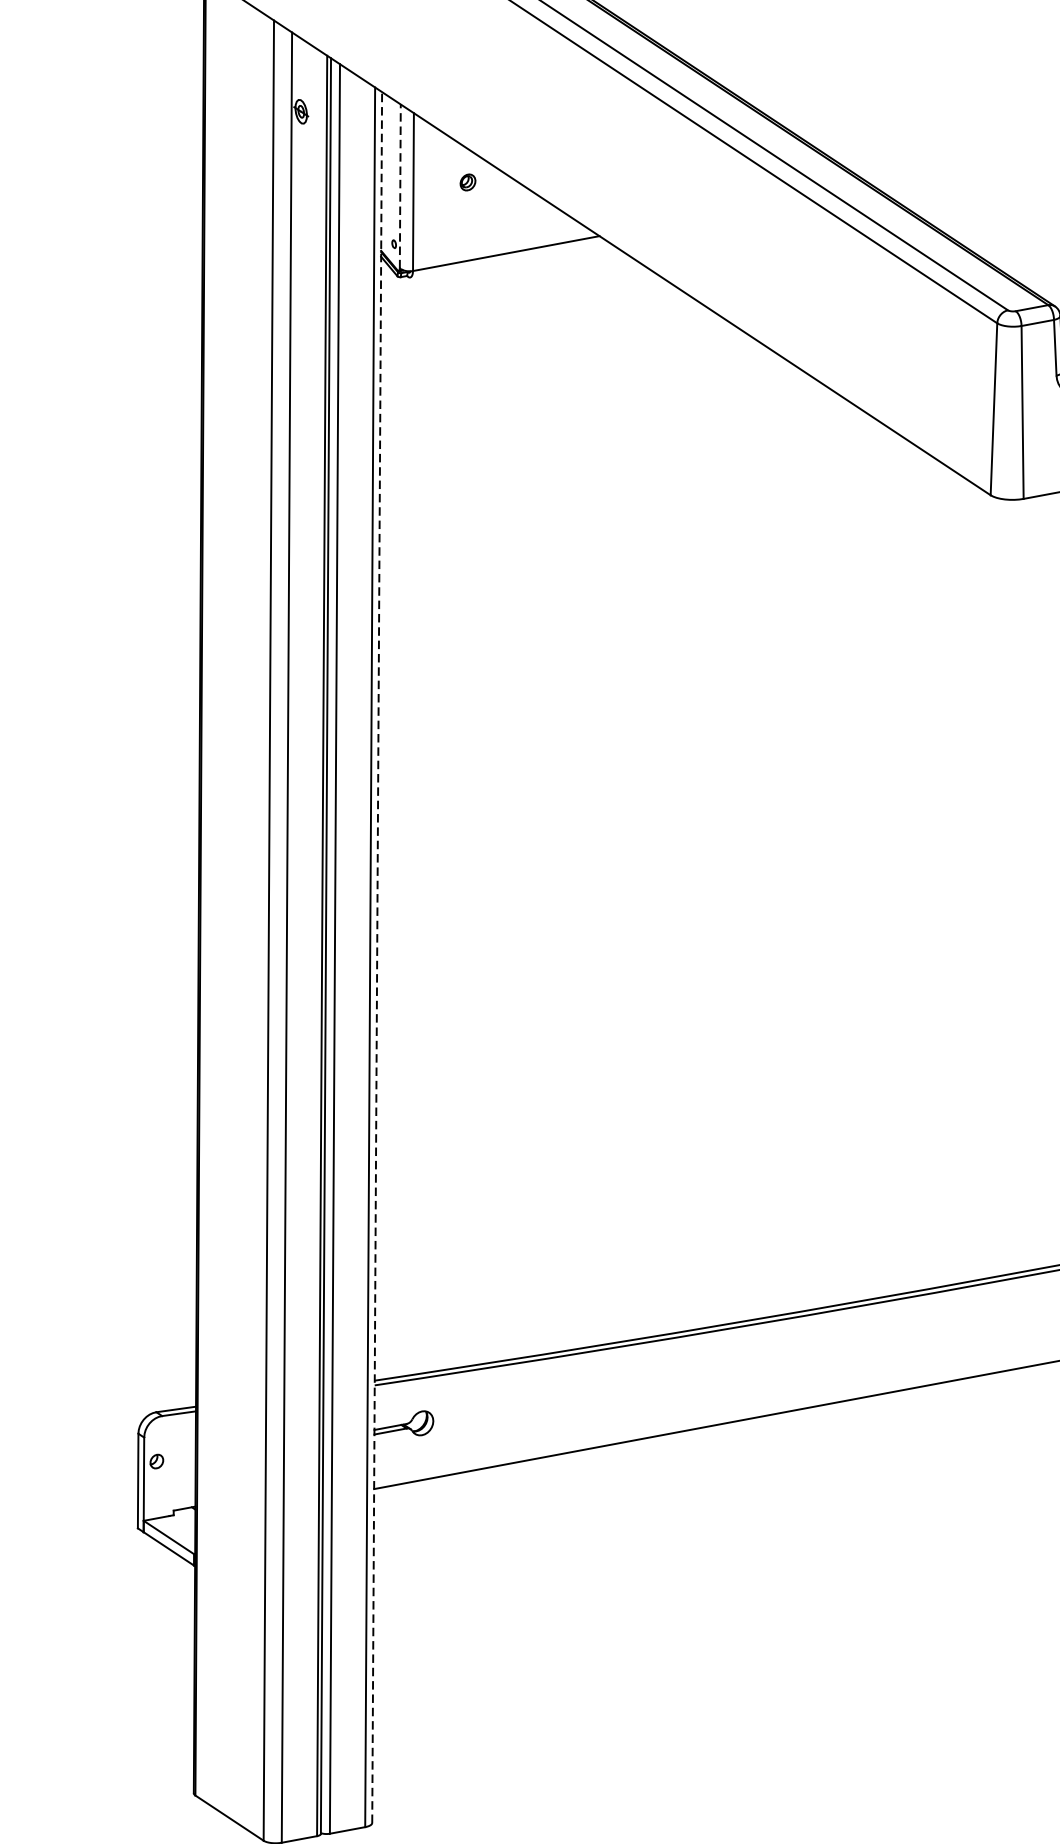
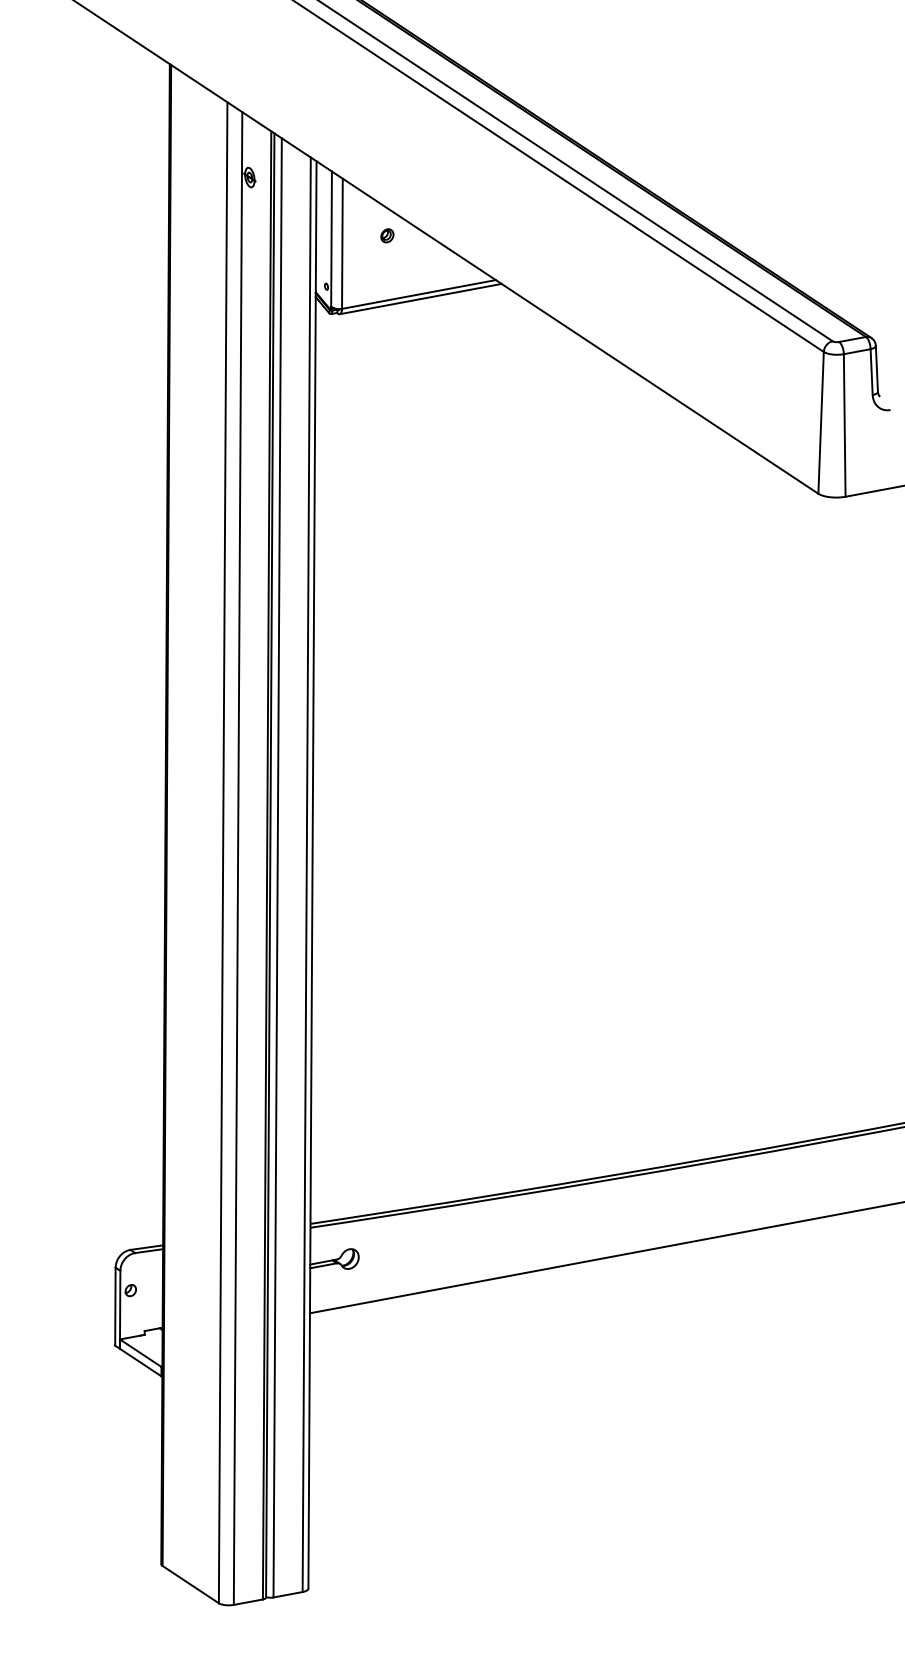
line: (400, 186) -> (331, 239), dashed -> solid
line: (508, 258) -> (420, 298), added
line: (377, 956) -> (312, 874), dashed -> solid

